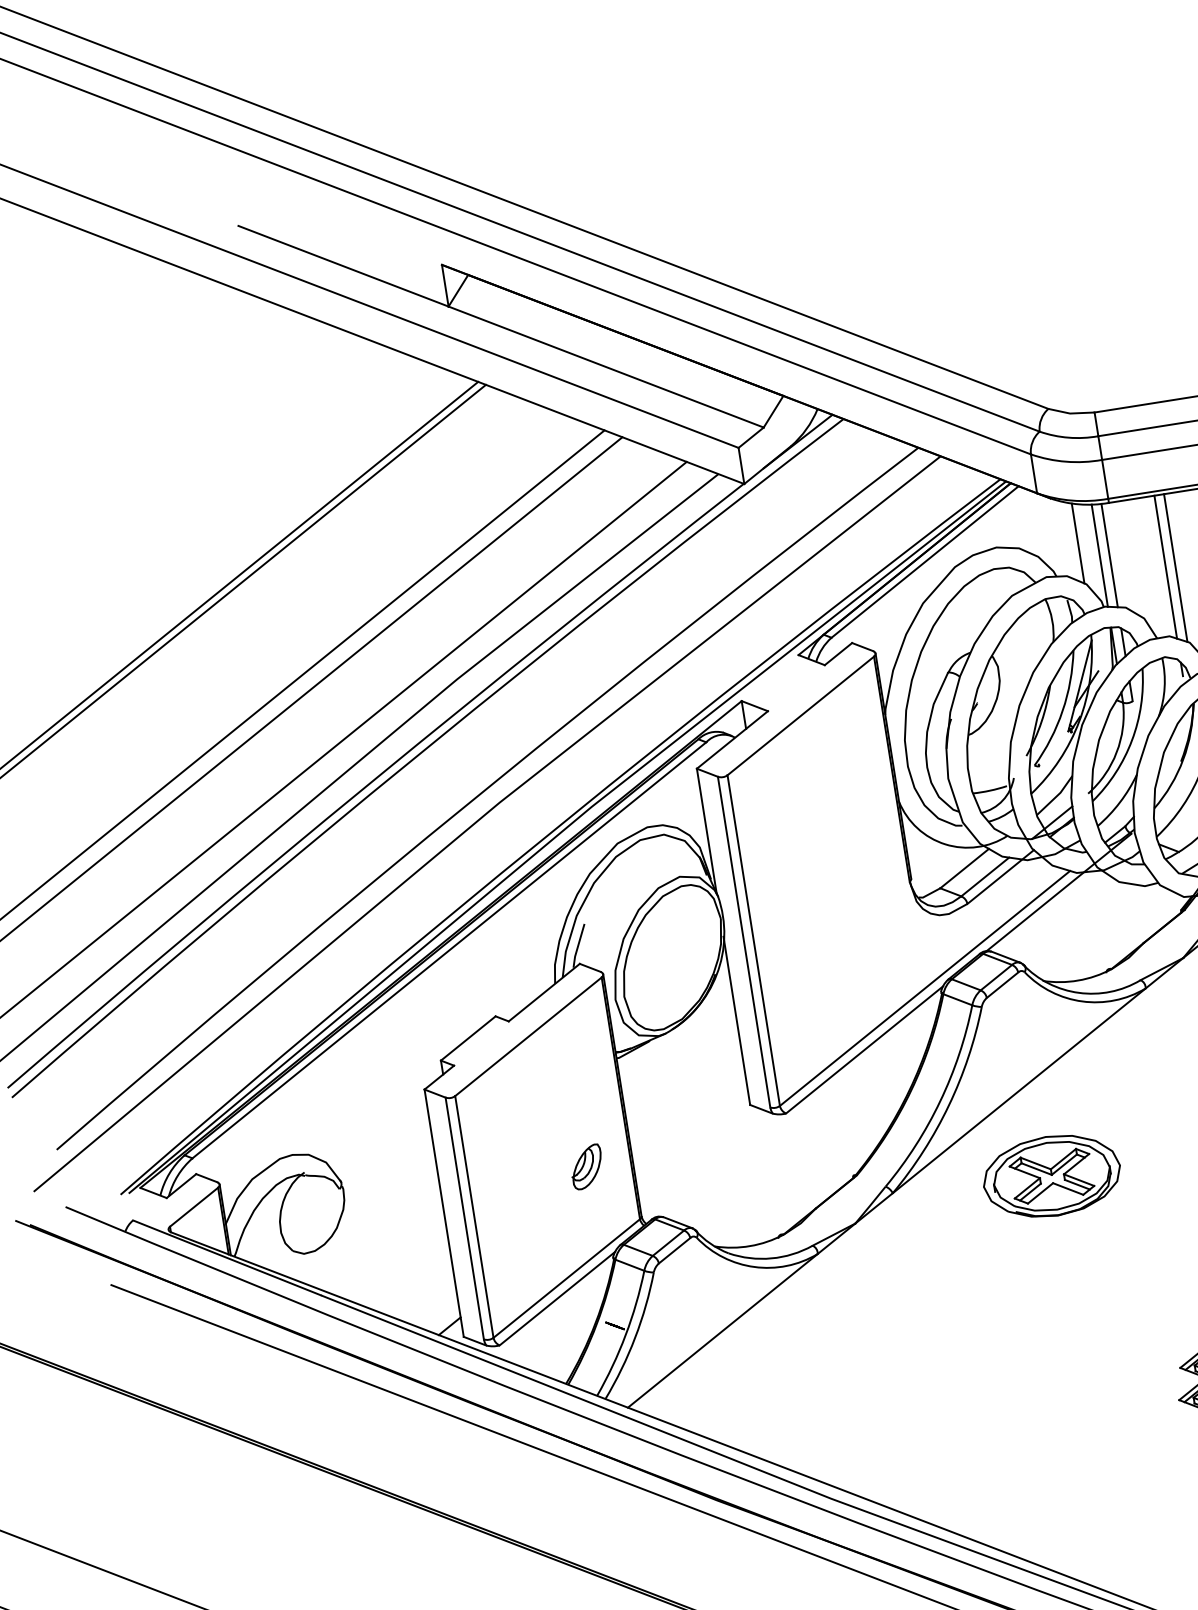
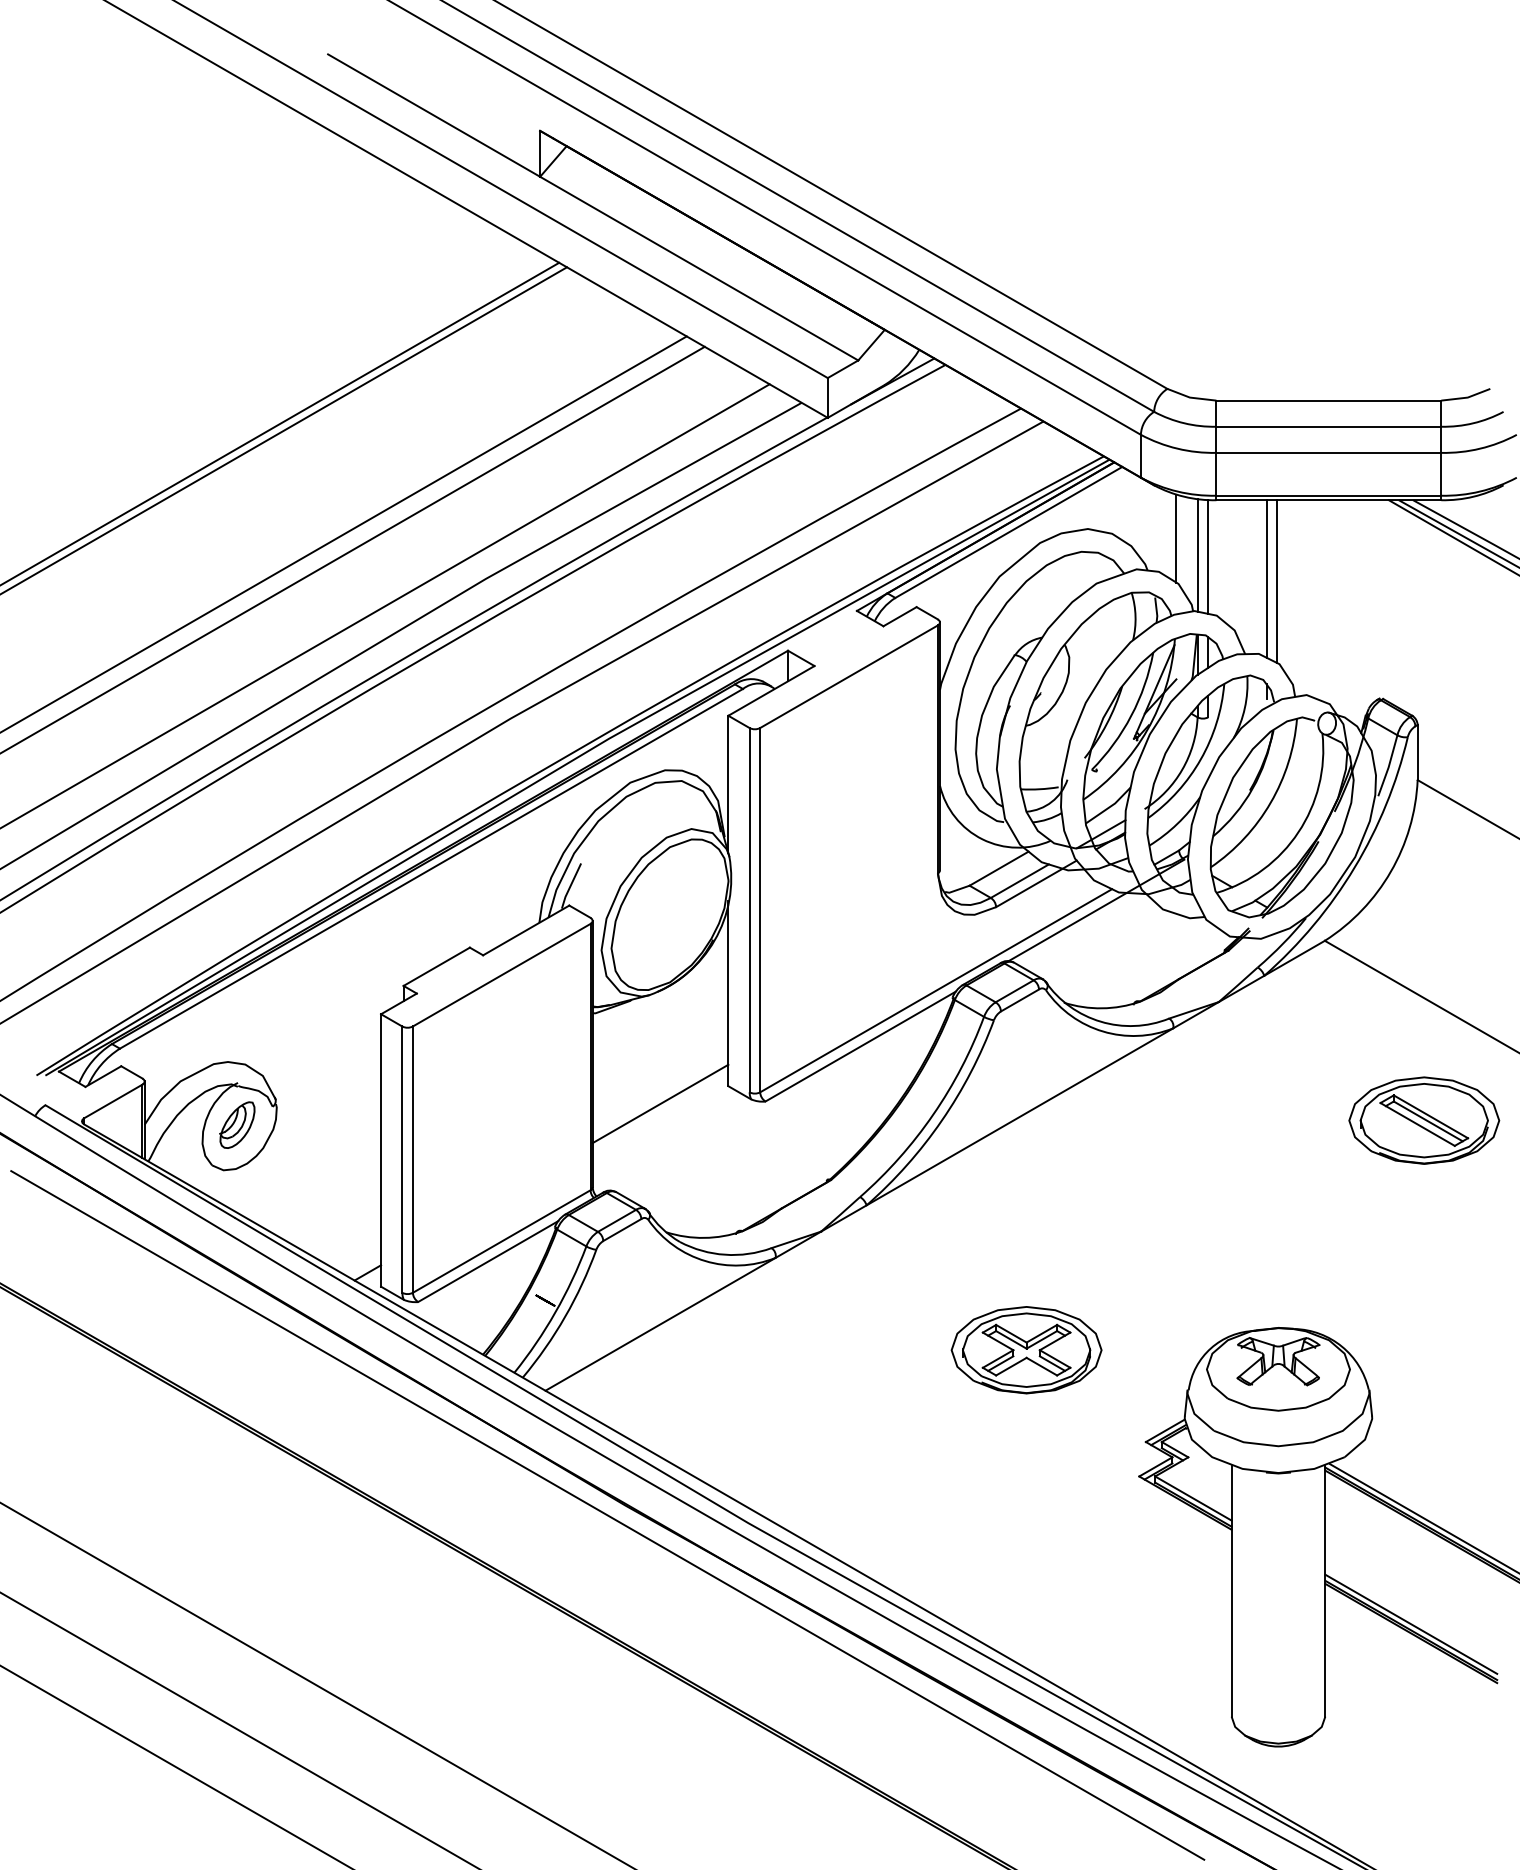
line: (691, 1130) -> (660, 1103), added
part: (586, 1166) -> (237, 1124), moved
part: (1051, 1176) -> (1026, 1350), moved

